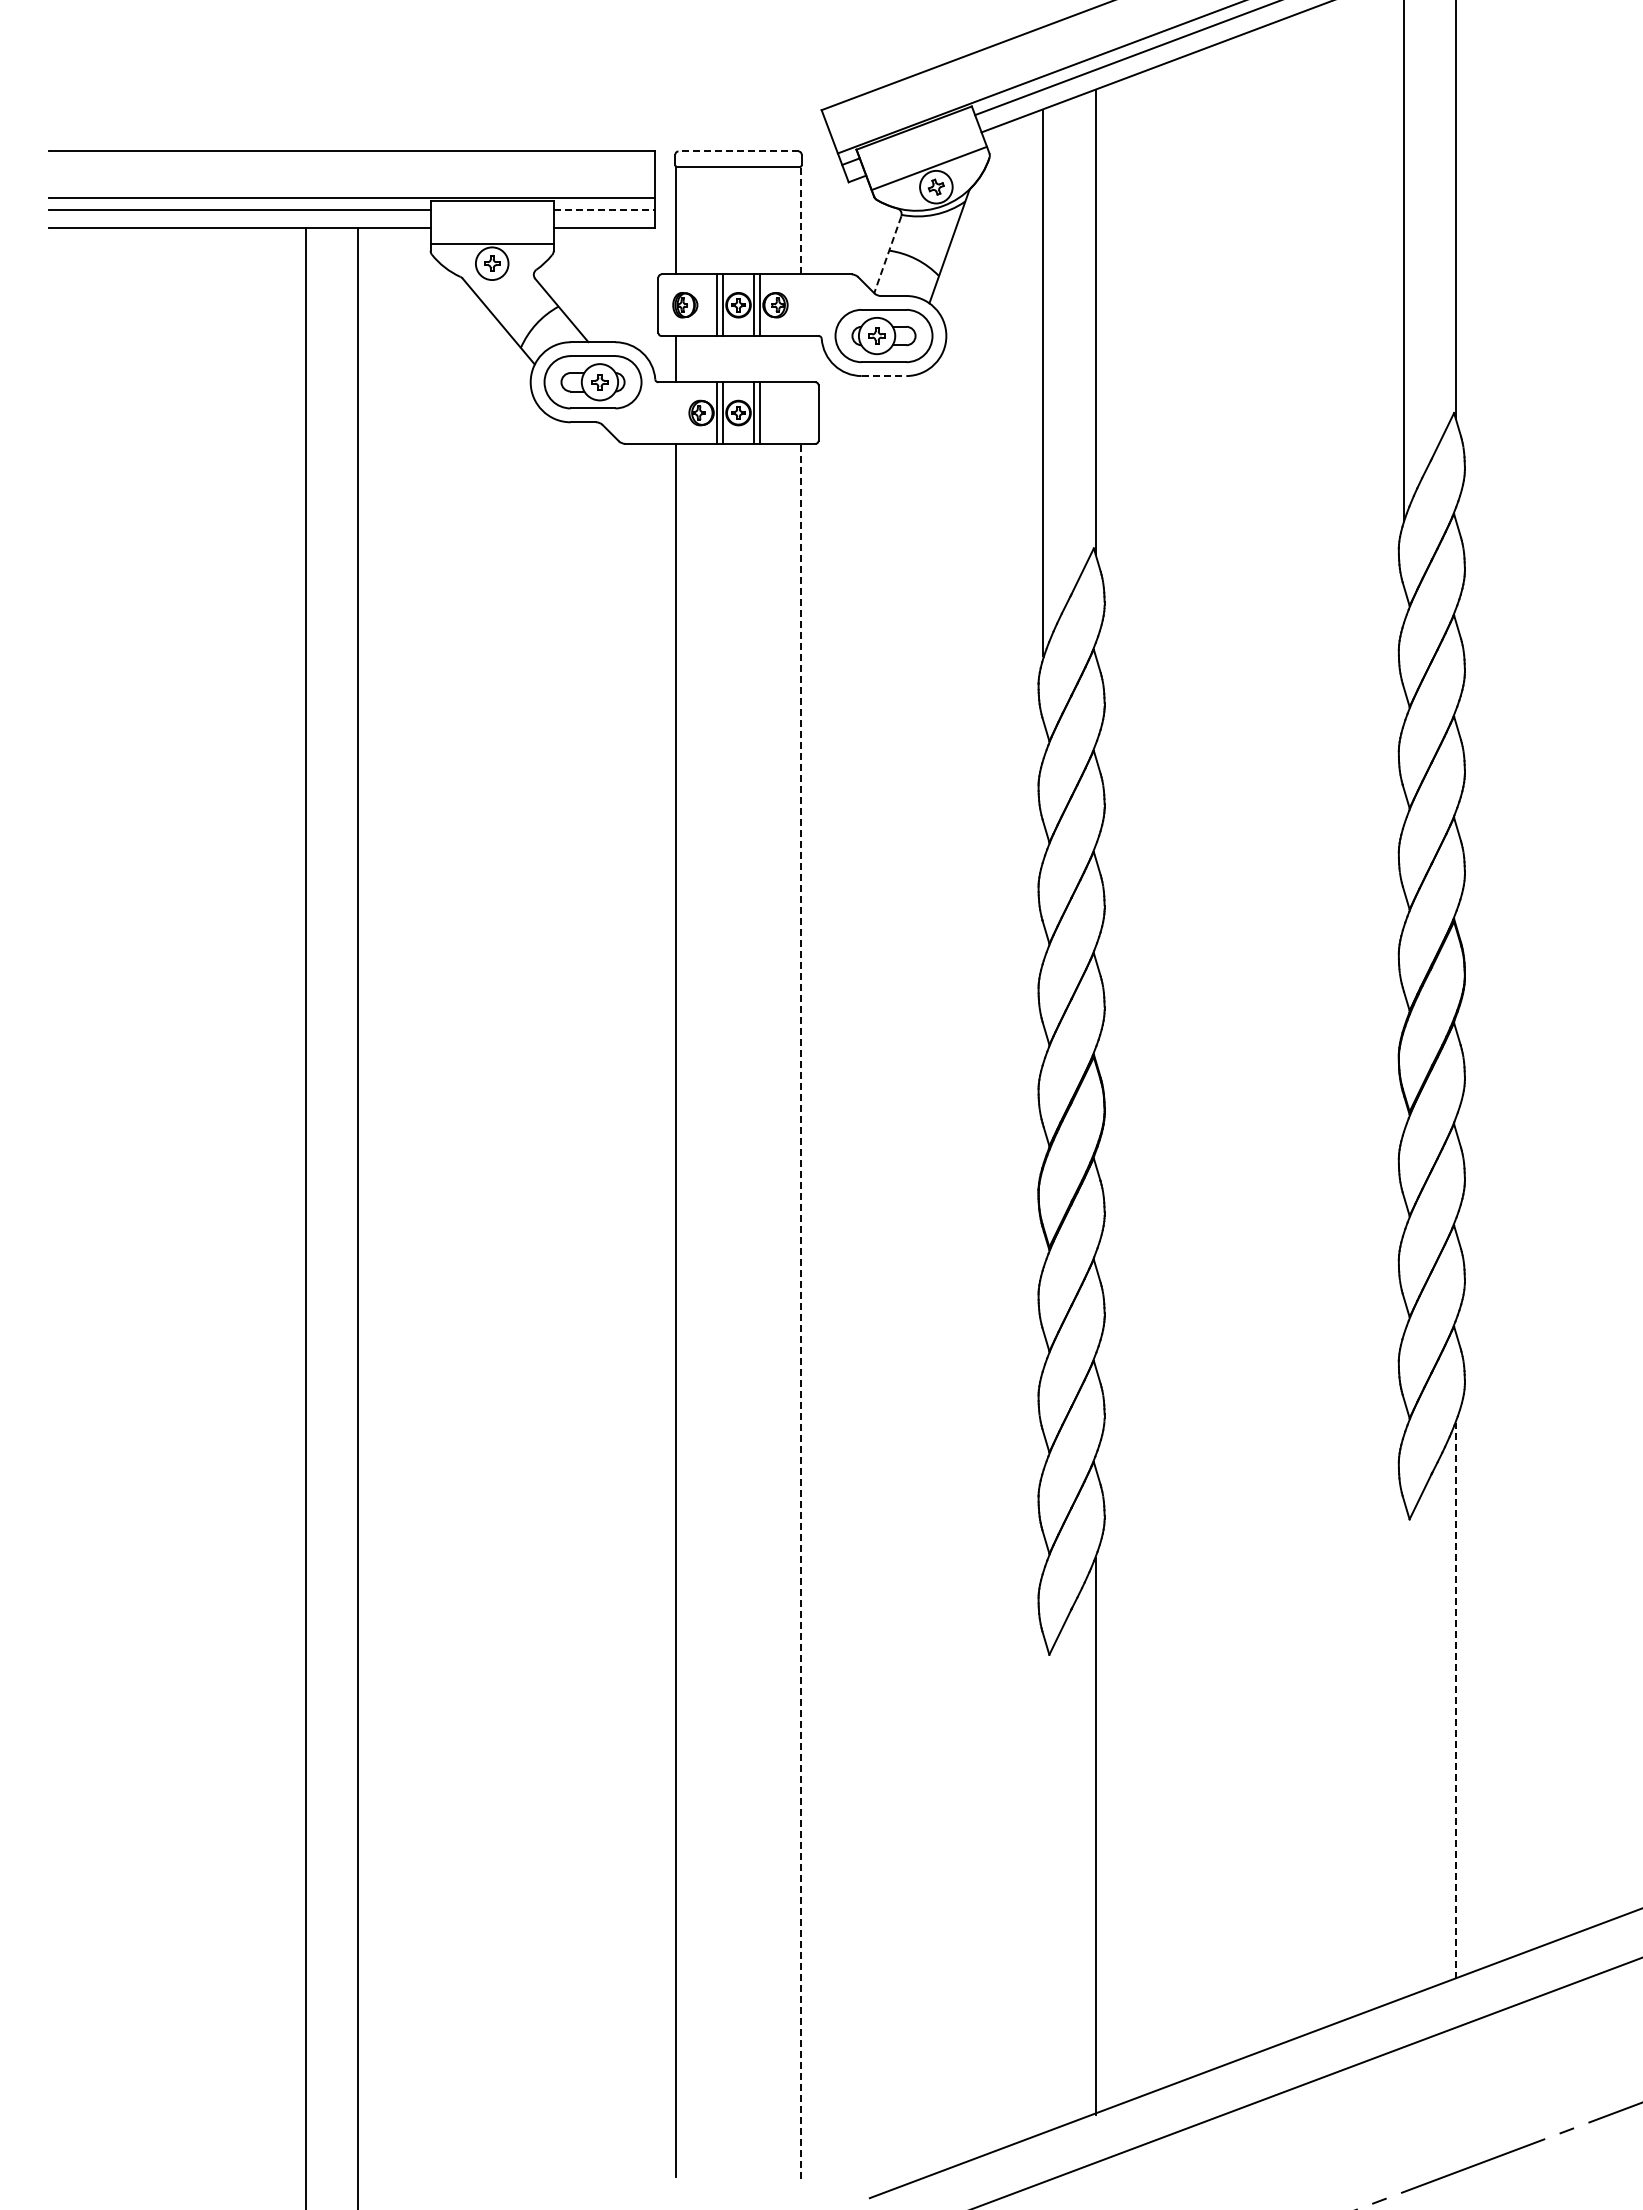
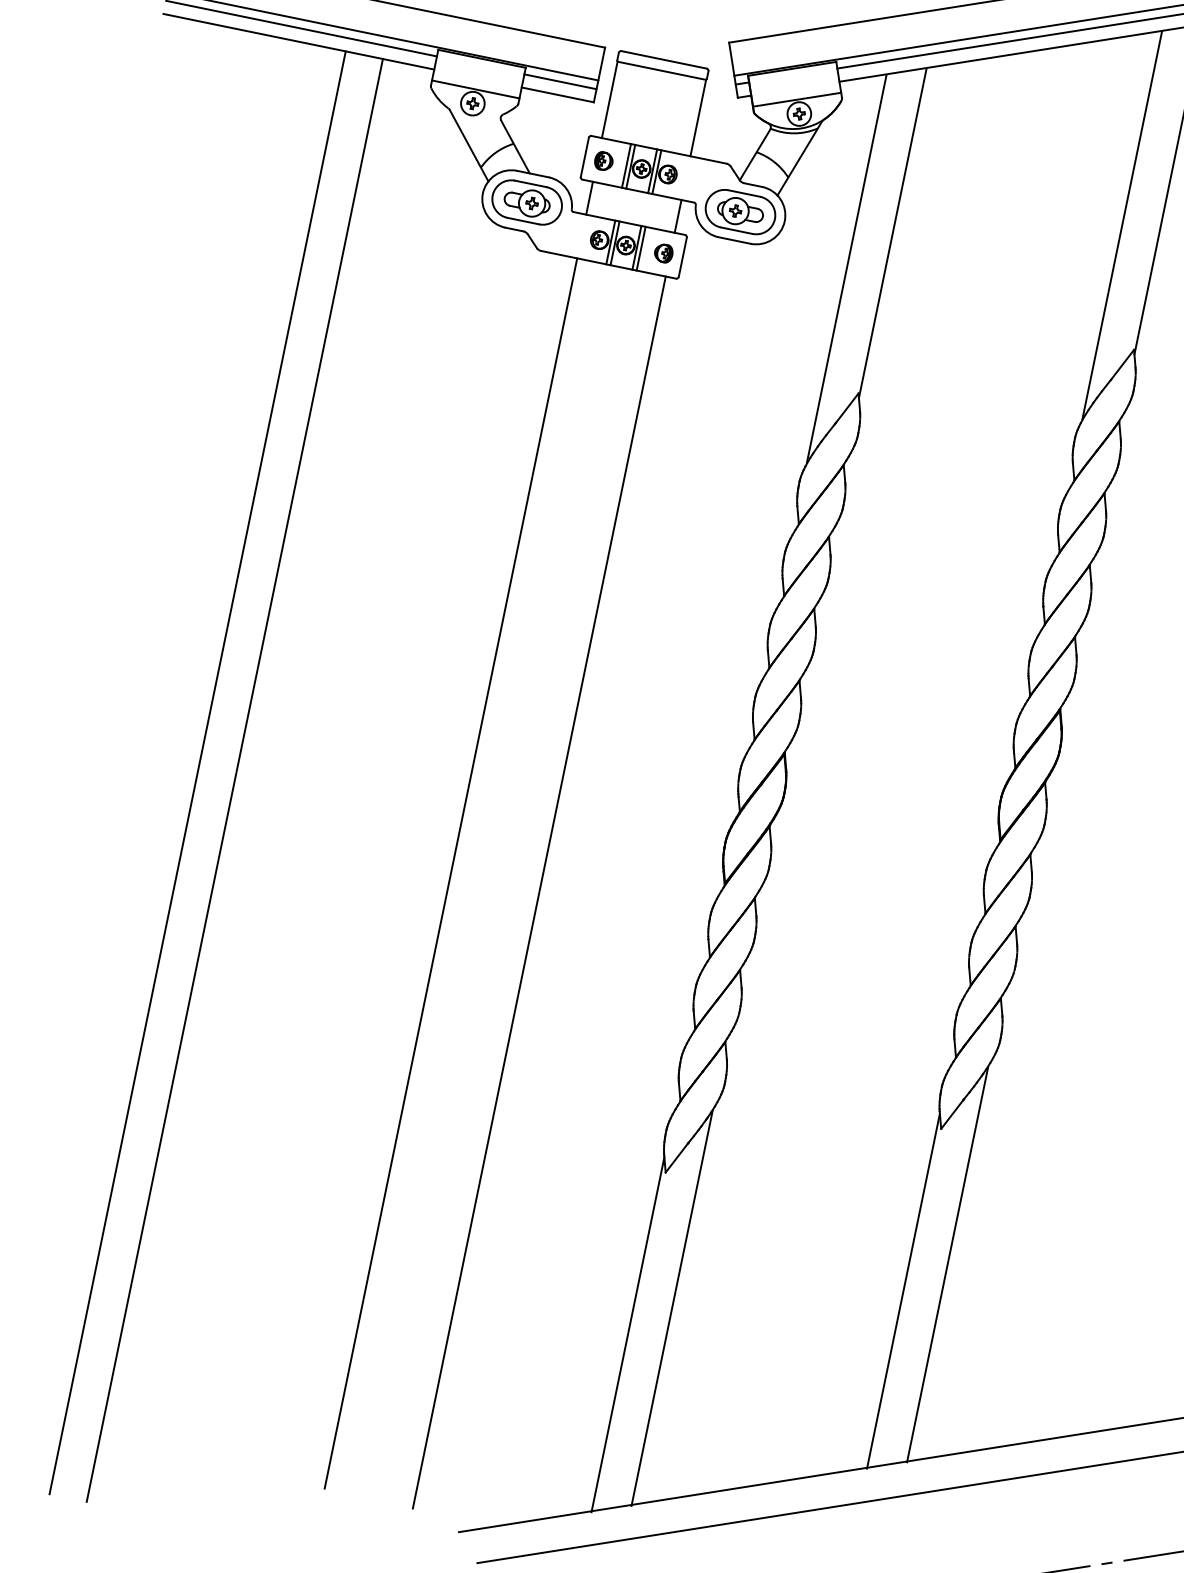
line: (738, 151) -> (664, 59), dashed -> solid
line: (604, 209) -> (560, 81), dashed -> solid
line: (800, 220) -> (698, 117), dashed -> solid
line: (887, 254) -> (754, 154), dashed -> solid
line: (800, 359) -> (677, 216), added
line: (884, 376) -> (734, 240), dashed -> solid
part: (791, 412) -> (663, 252), added
line: (800, 1311) -> (539, 892), dashed -> solid
line: (1455, 1700) -> (947, 1264), dashed -> solid
line: (1403, 1749) -> (903, 1291), added
line: (1043, 1884) -> (628, 1334), added

